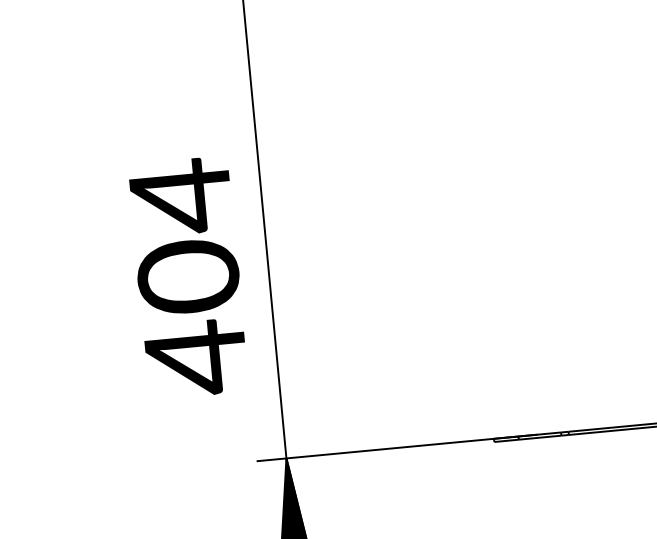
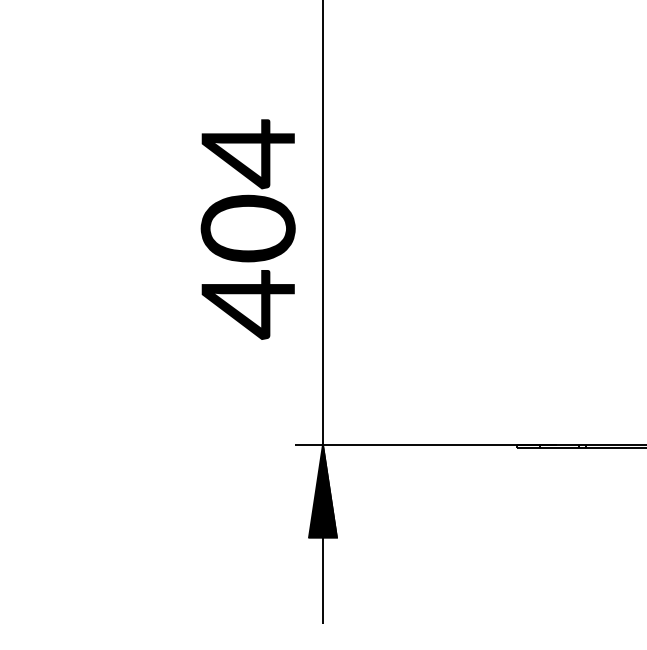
text: (187, 277) -> (247, 229), moved

